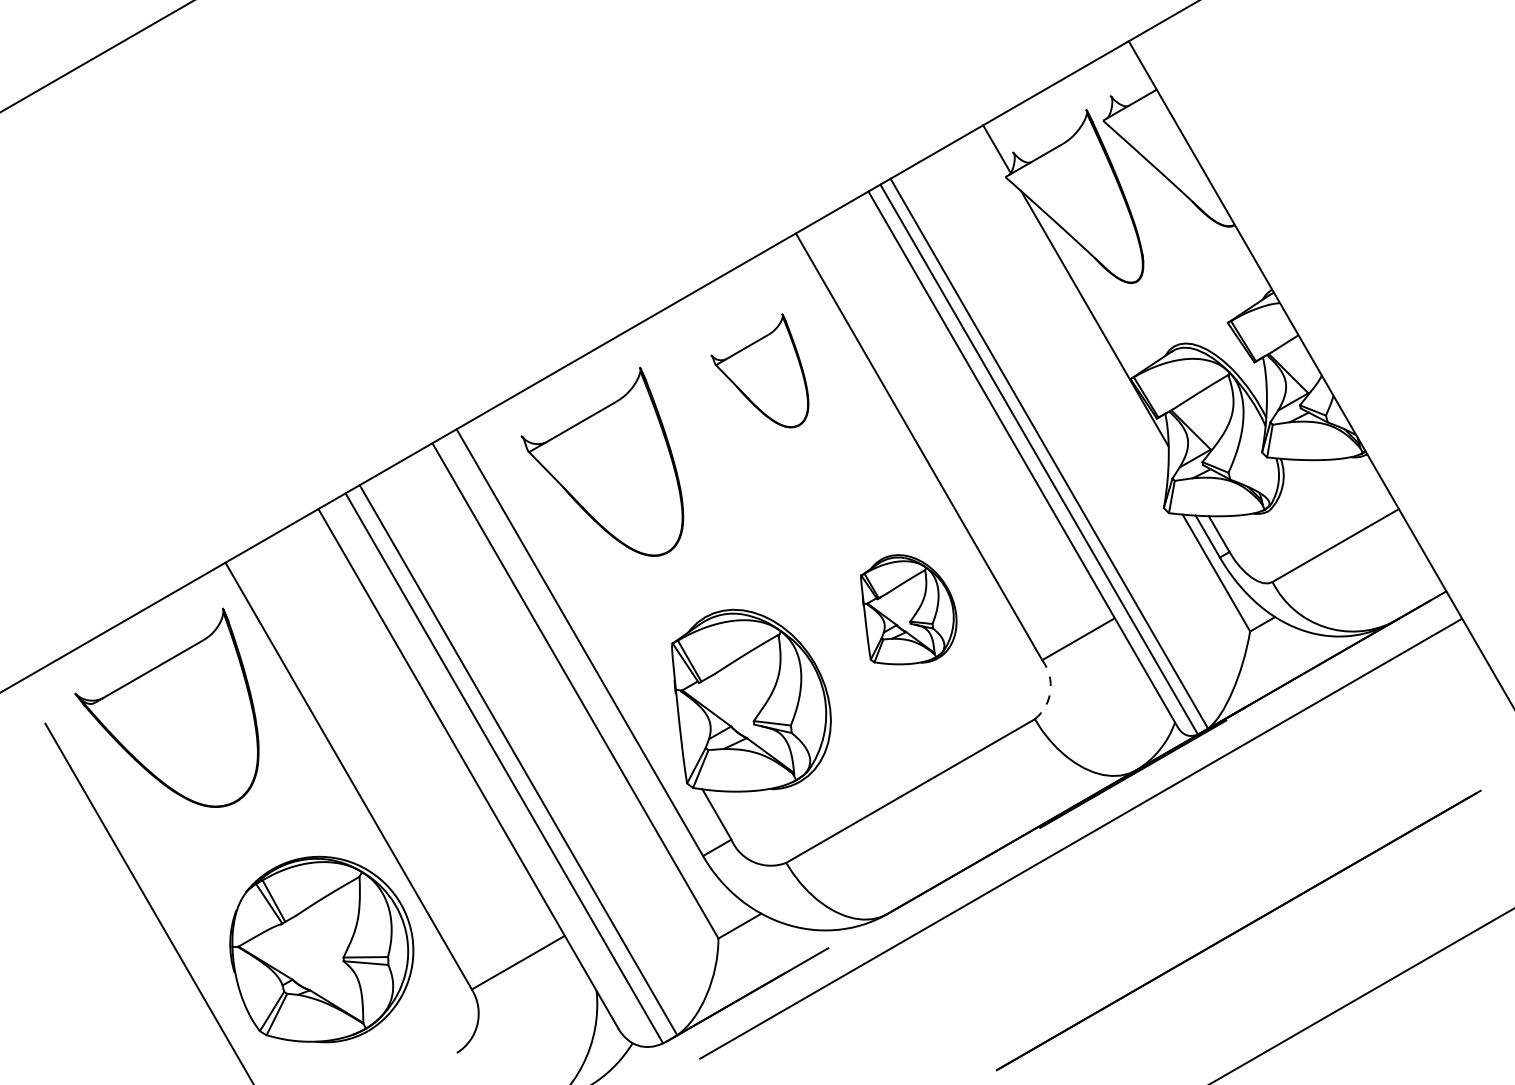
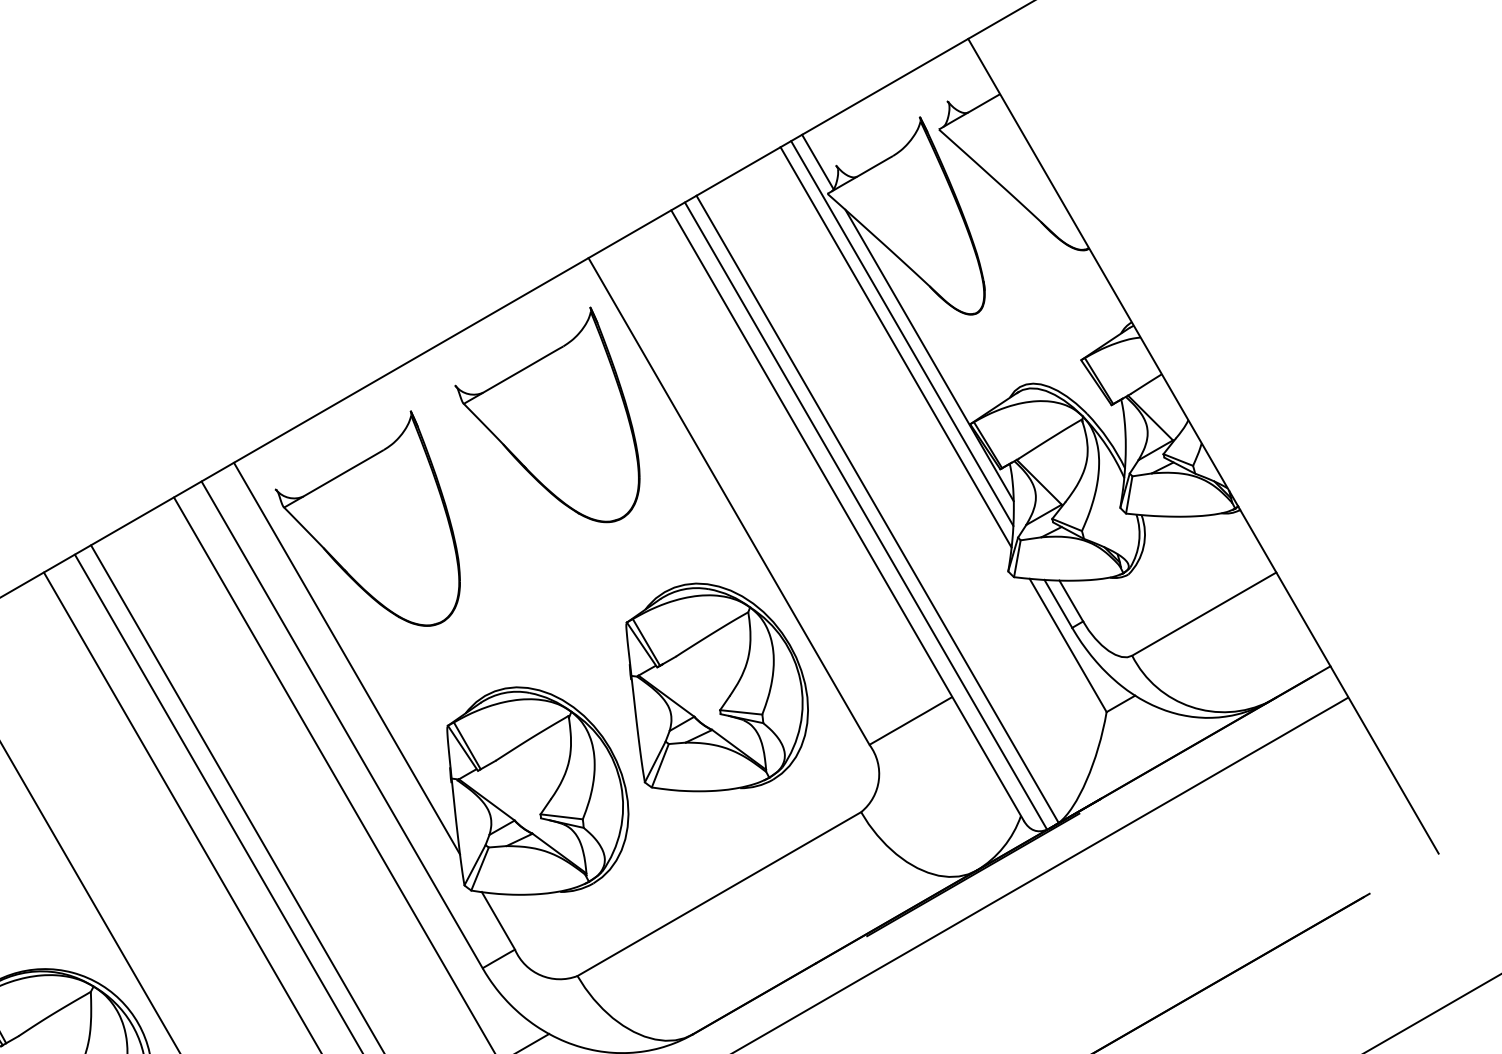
line: (1070, 299) -> (901, 333), added
line: (1065, 311) -> (896, 347), added
part: (759, 370) -> (547, 414), size x1.67
line: (584, 584) -> (347, 658), added
part: (908, 609) -> (716, 687), size x1.67
arc: (1050, 691) -> (878, 780), dashed -> solid

